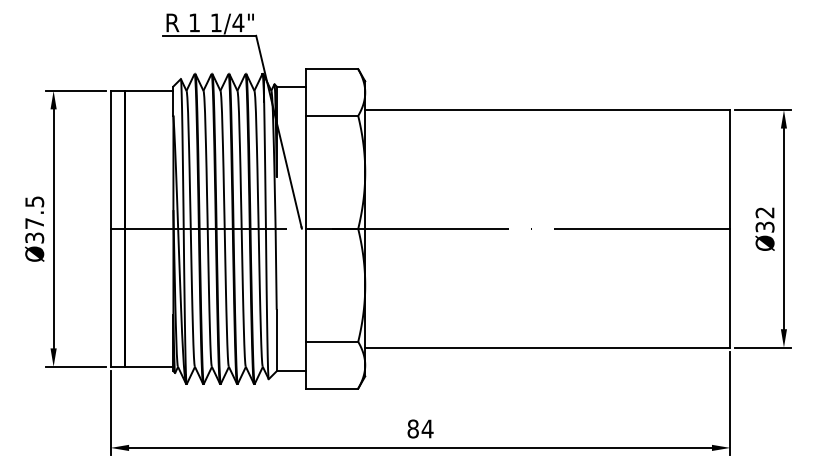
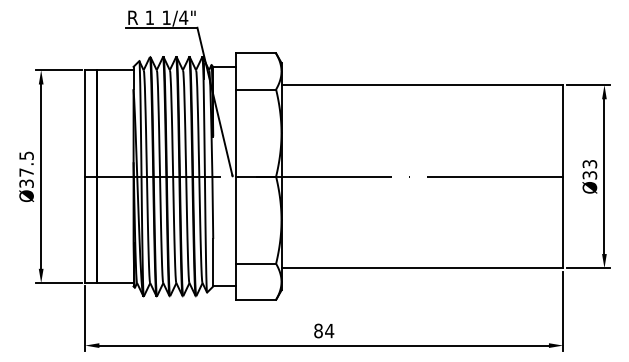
text: (765, 213) -> (590, 164), Ø32 -> Ø33

